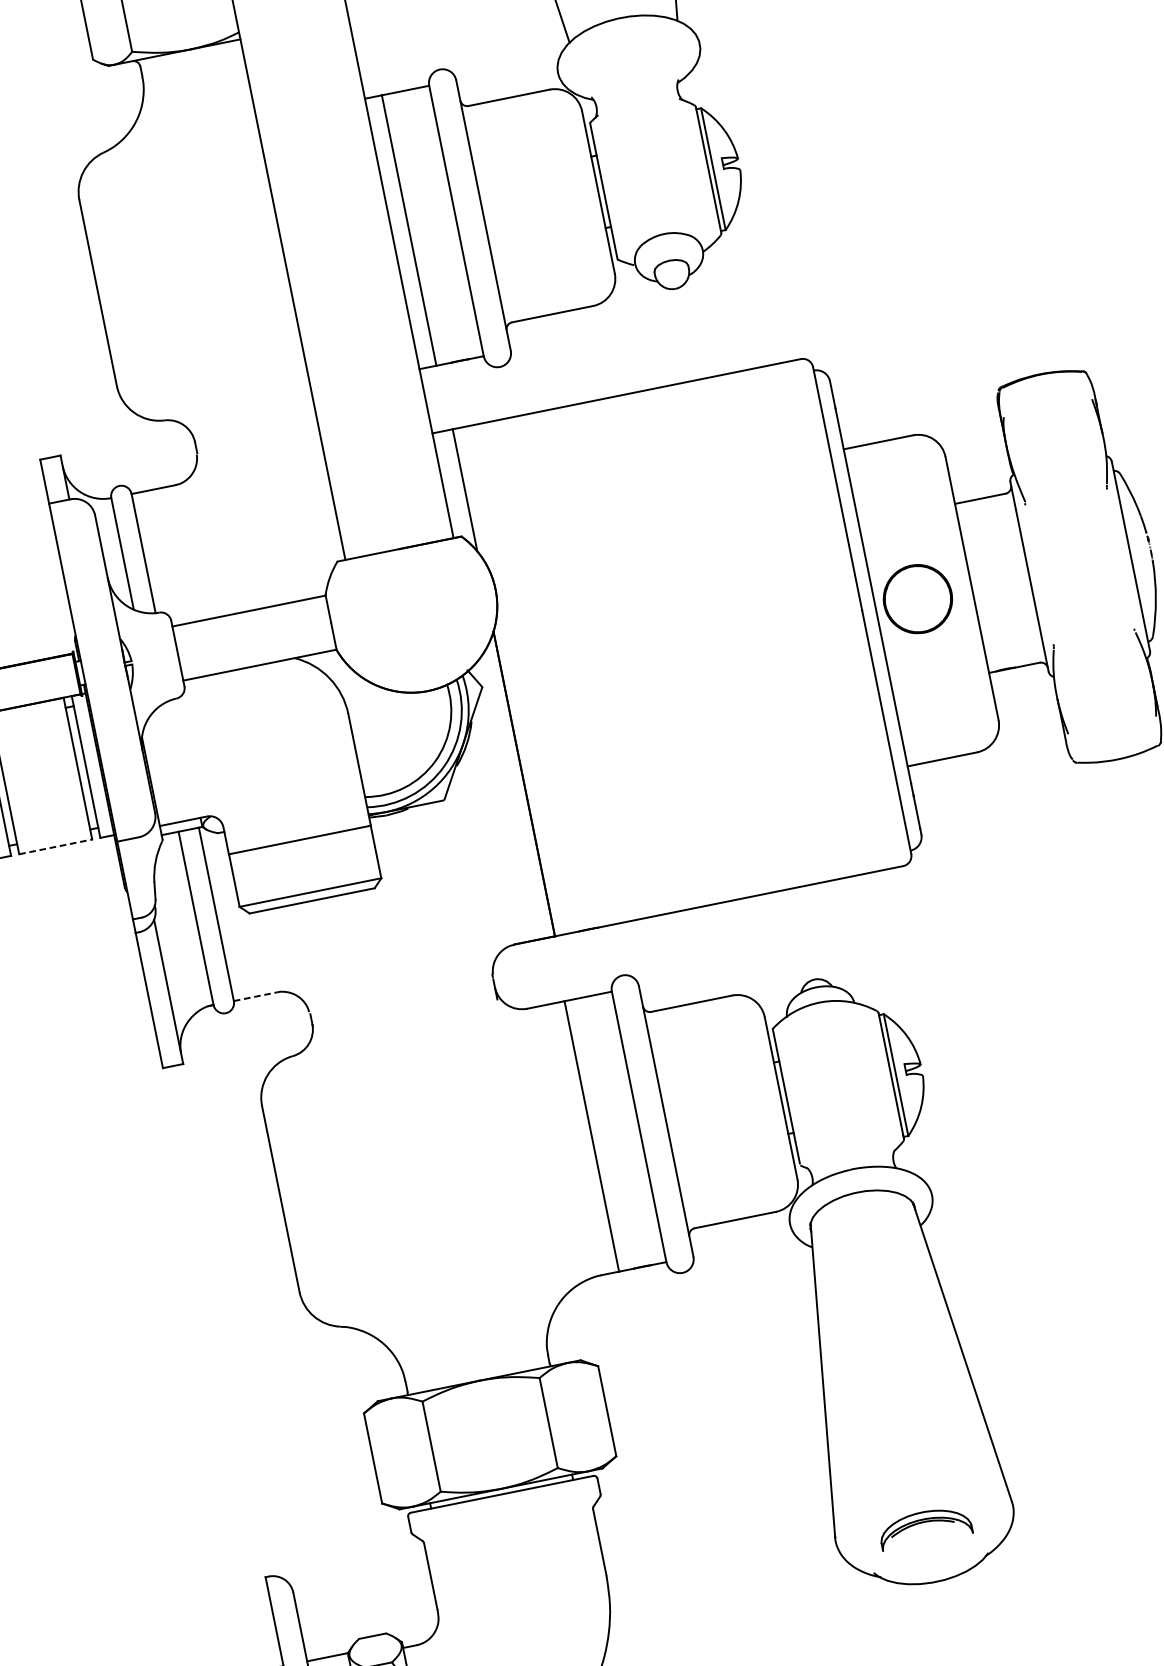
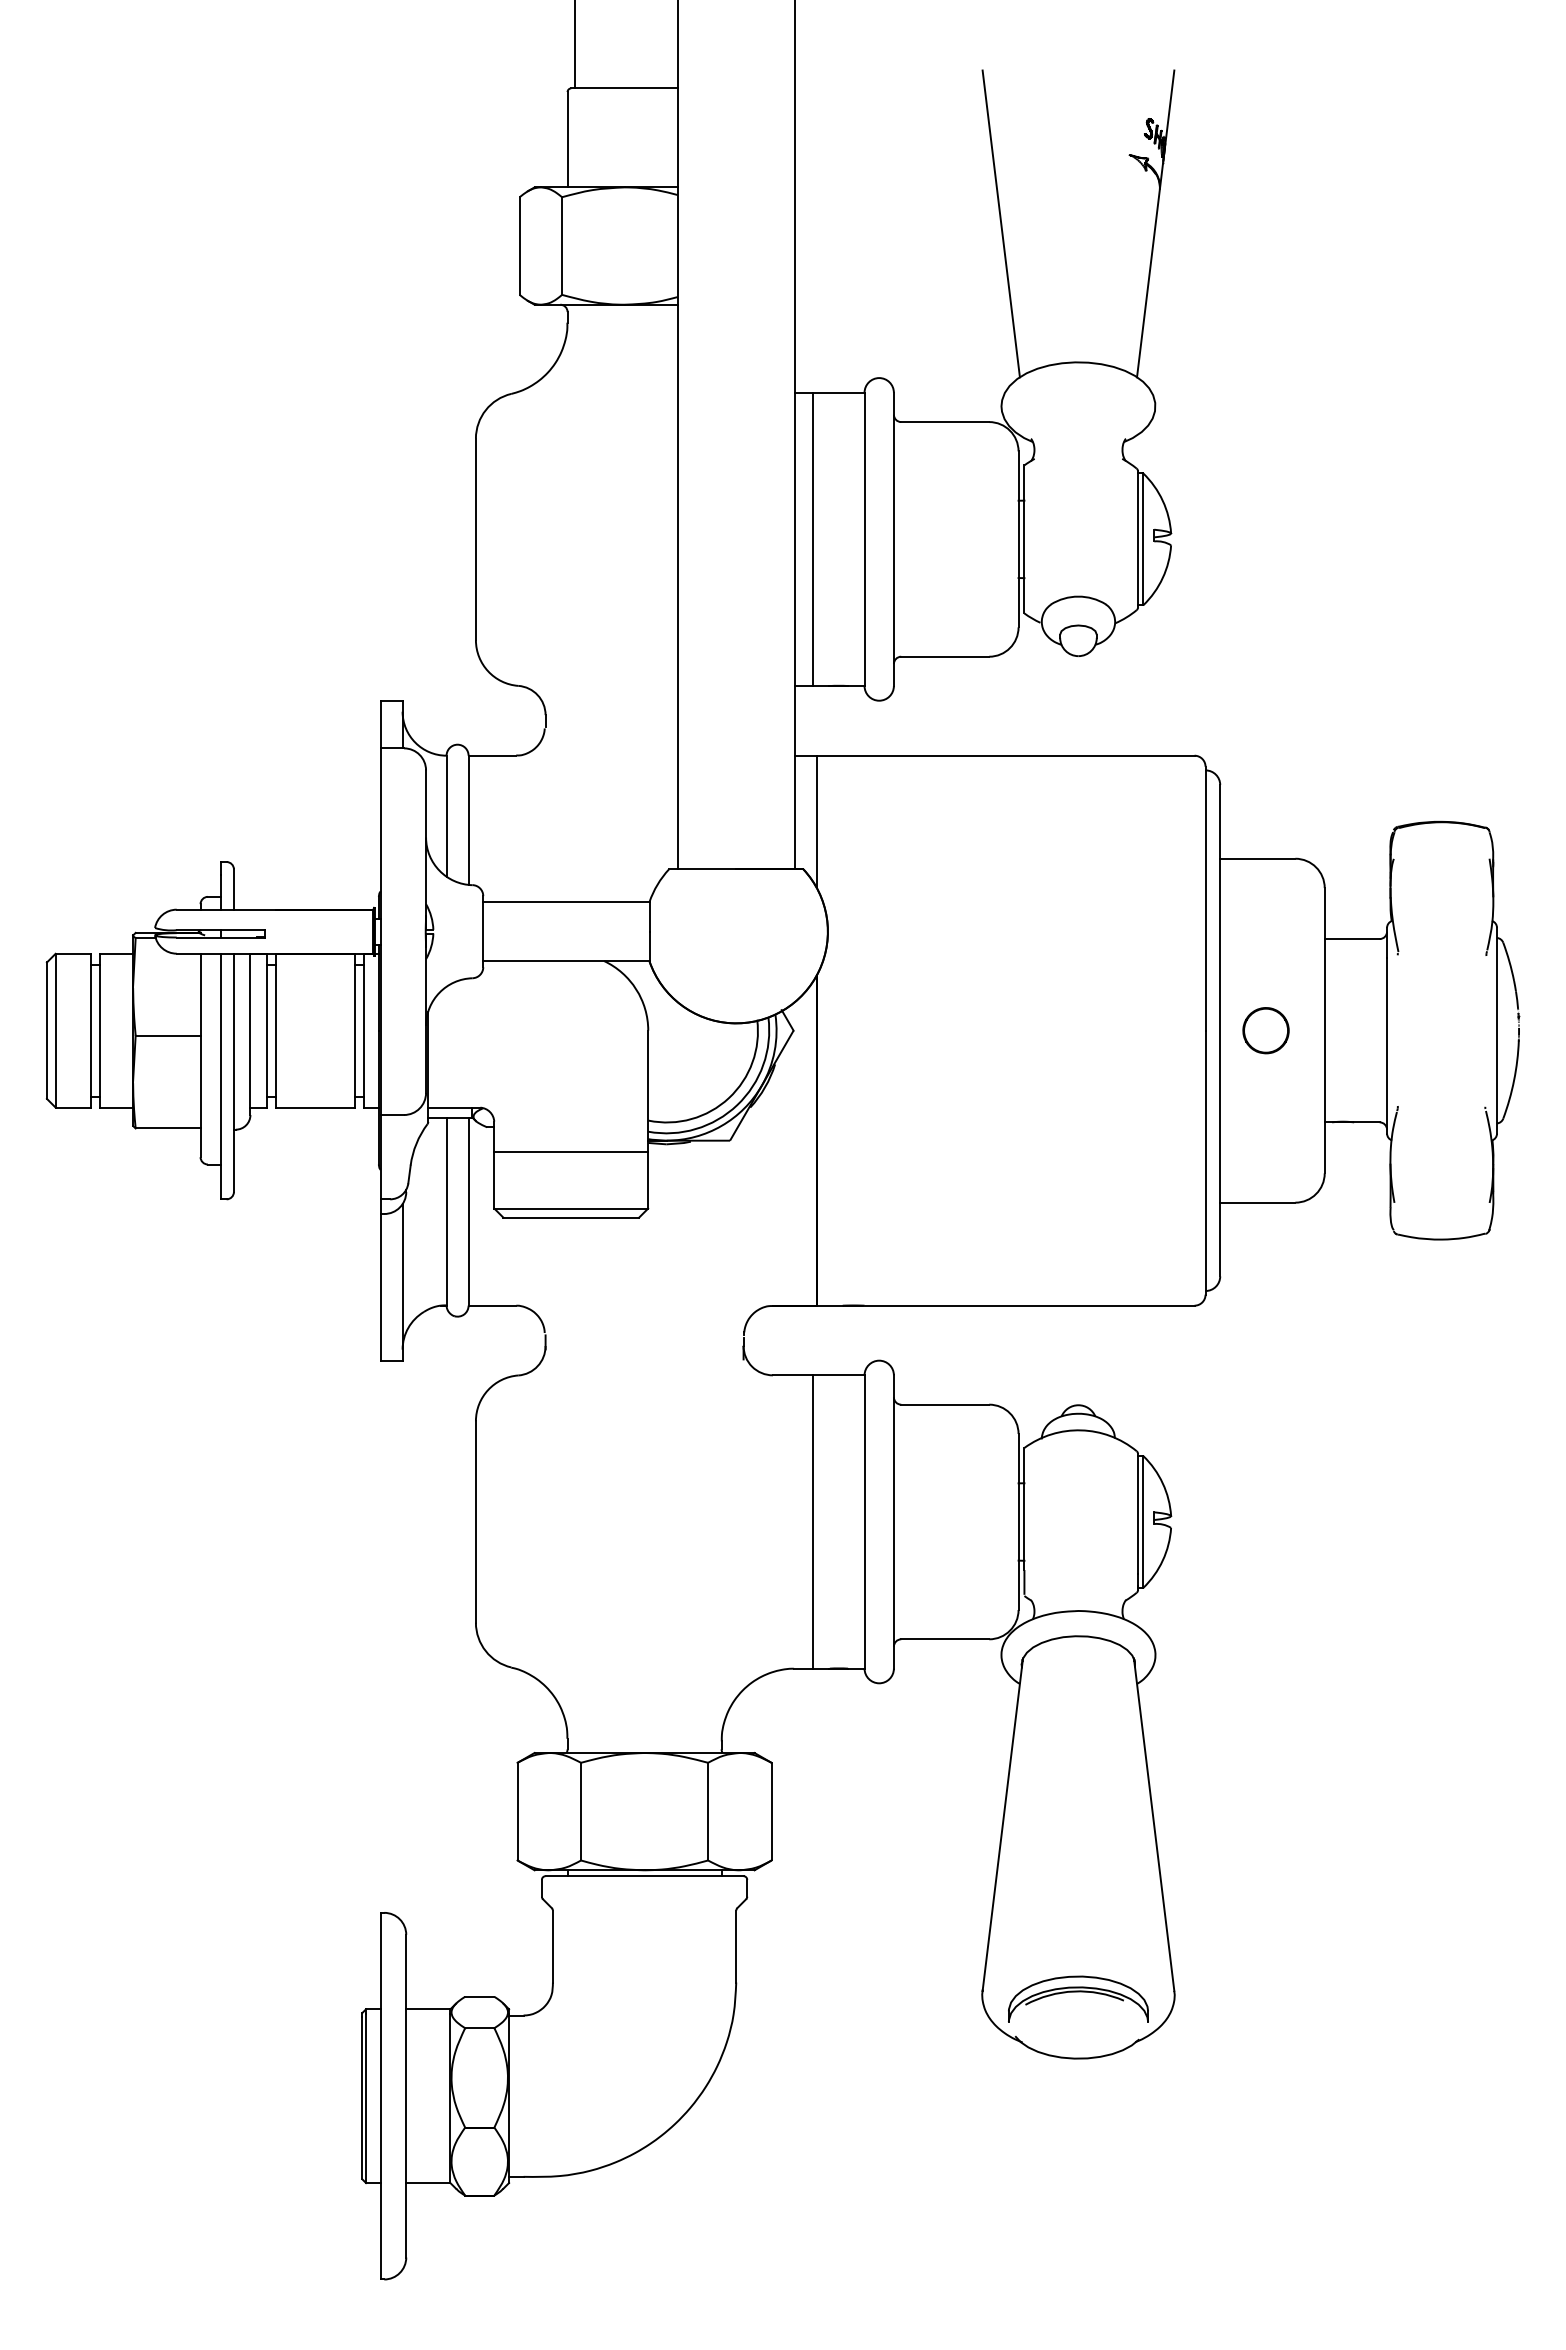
part: (917, 599) -> (1265, 1030), size x0.62
line: (55, 846) -> (315, 1107), dashed -> solid
line: (255, 996) -> (492, 1305), dashed -> solid
part: (924, 1526) -> (1078, 1998), size x1.43

